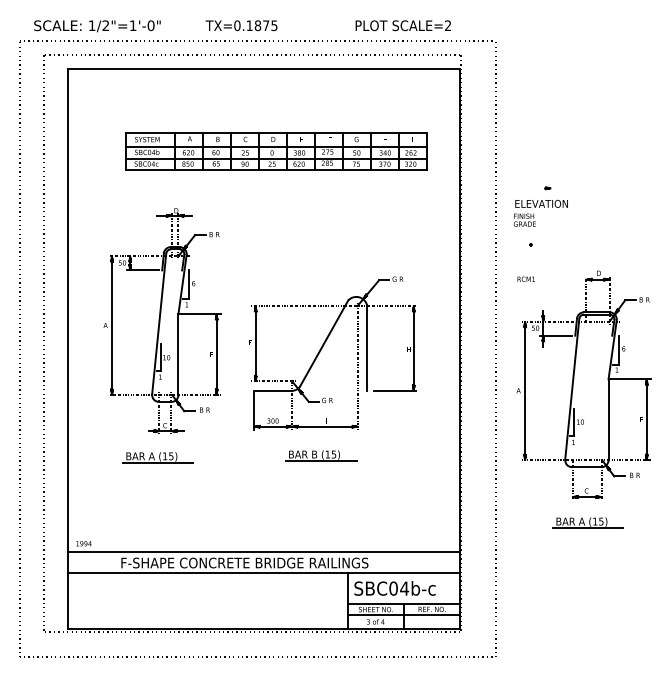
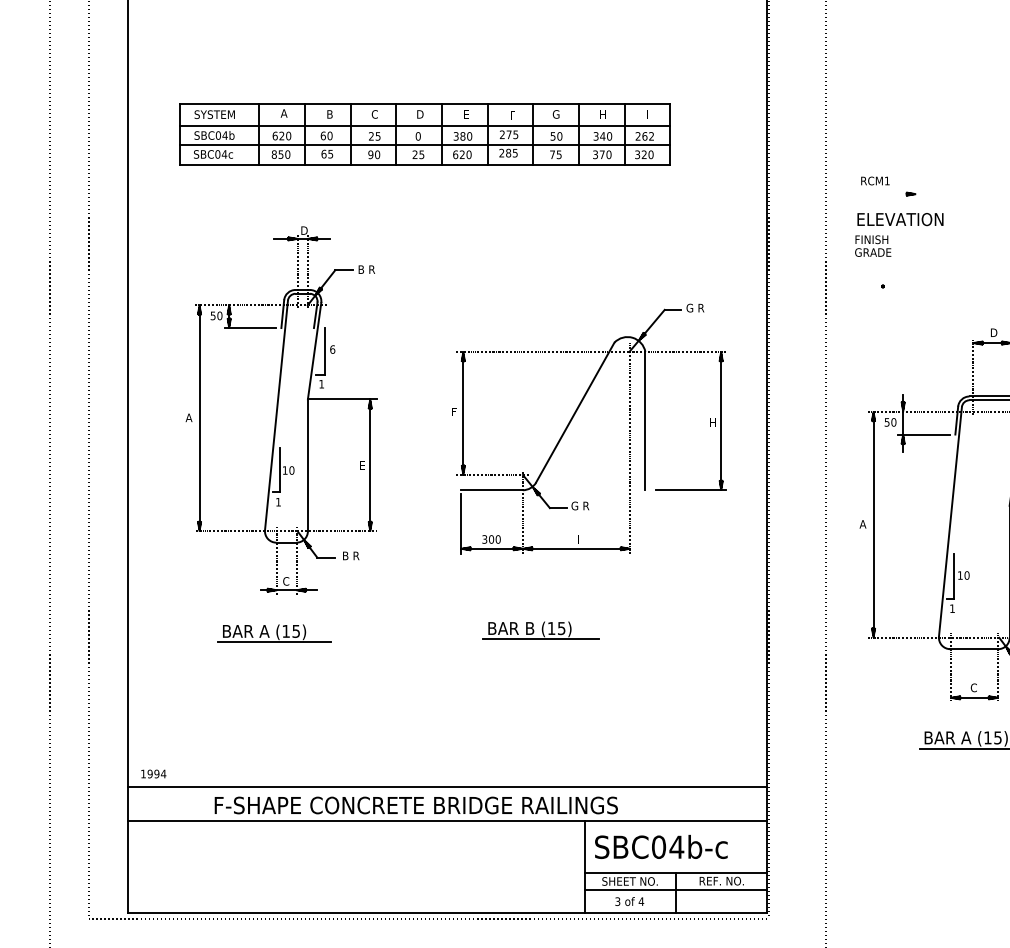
part: (276, 151) -> (425, 134), moved
text: (525, 278) -> (874, 179), moved
part: (322, 348) -> (572, 421), moved

